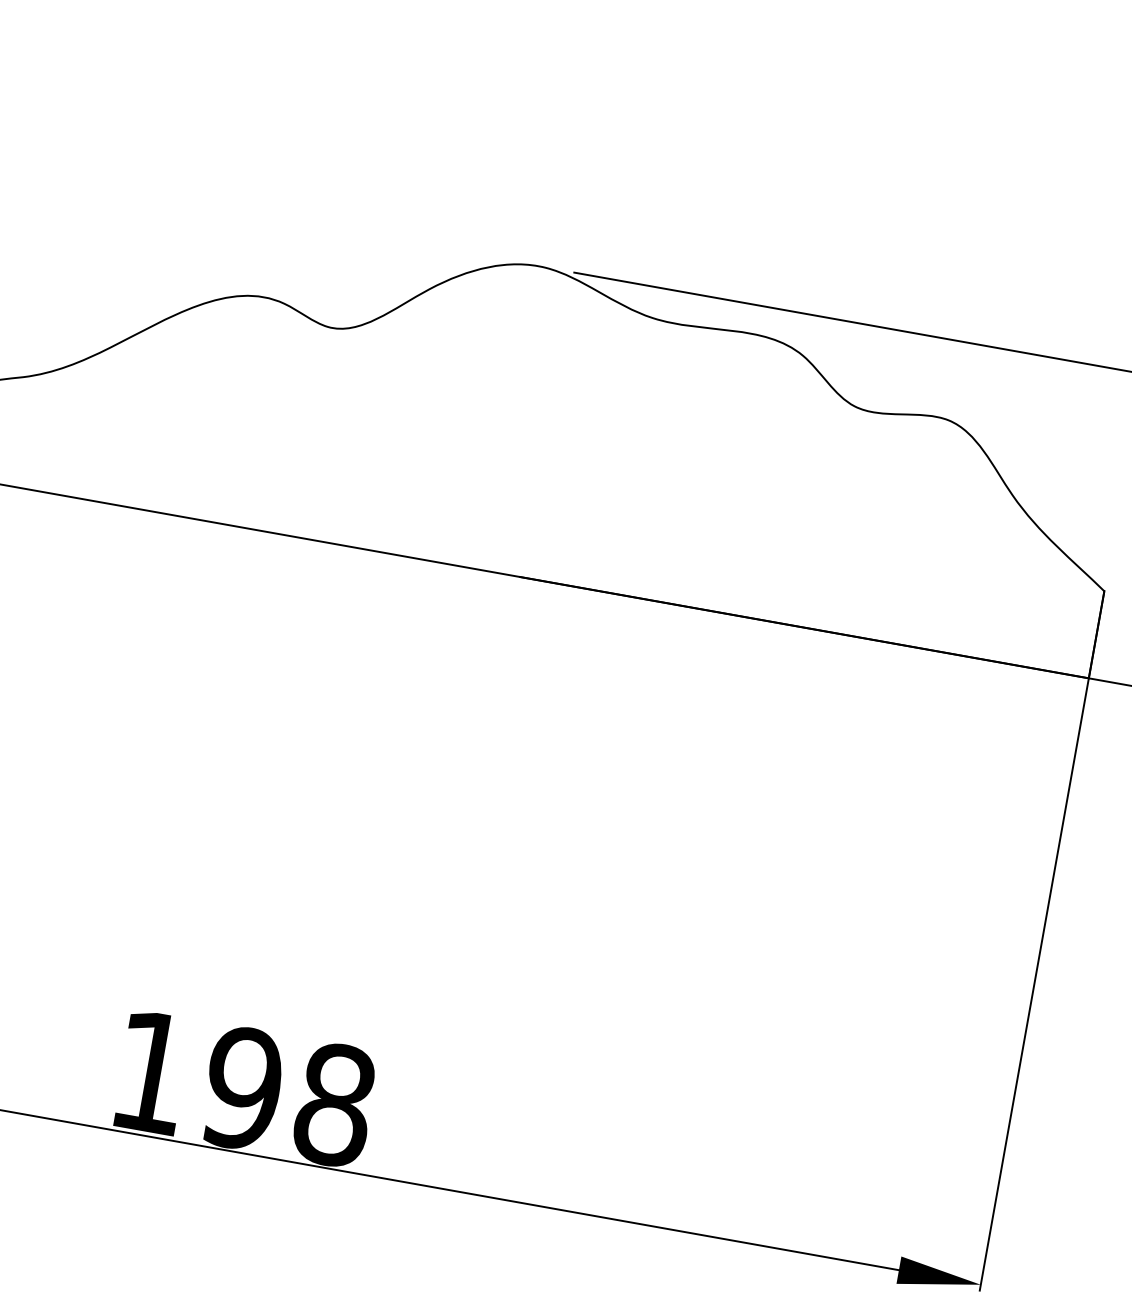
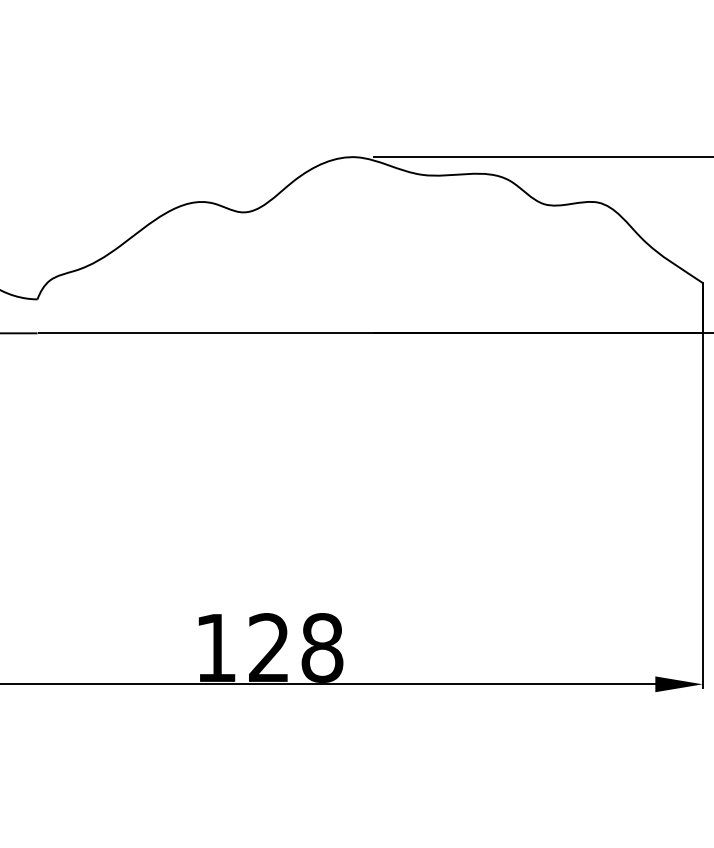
text: (243, 1087) -> (269, 647), 198 -> 128

